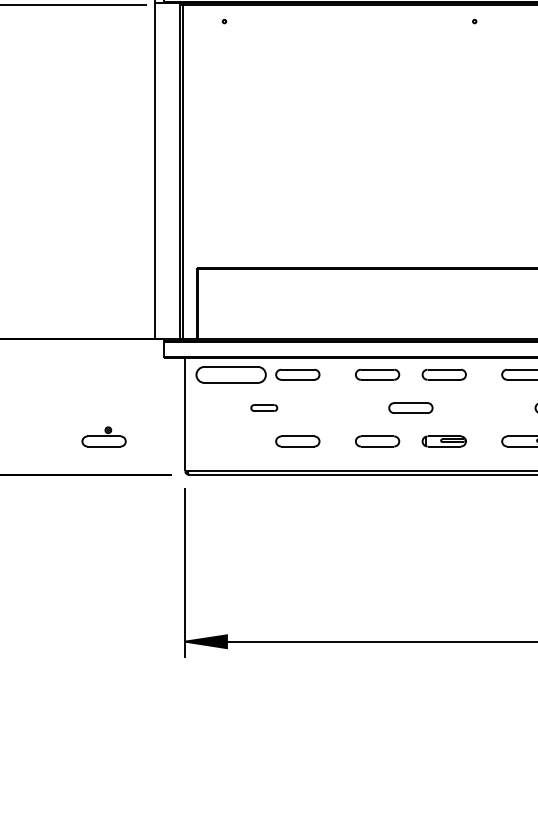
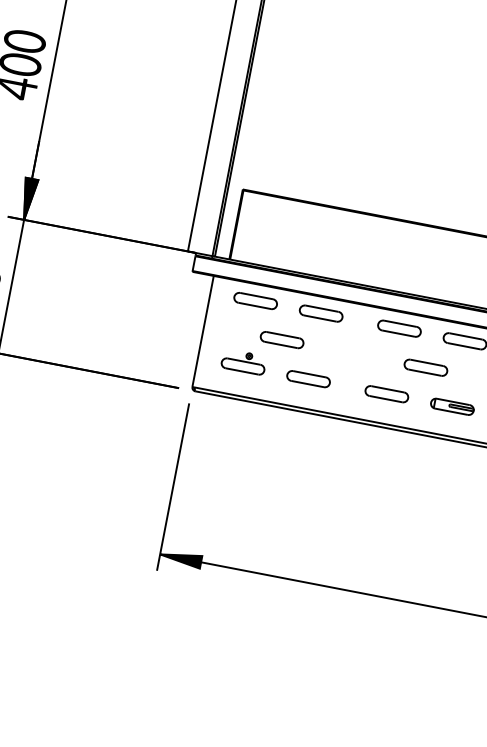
part: (230, 374) -> (255, 300), size x0.62
part: (263, 407) -> (281, 339), size x1.67
part: (103, 436) -> (243, 361), moved

